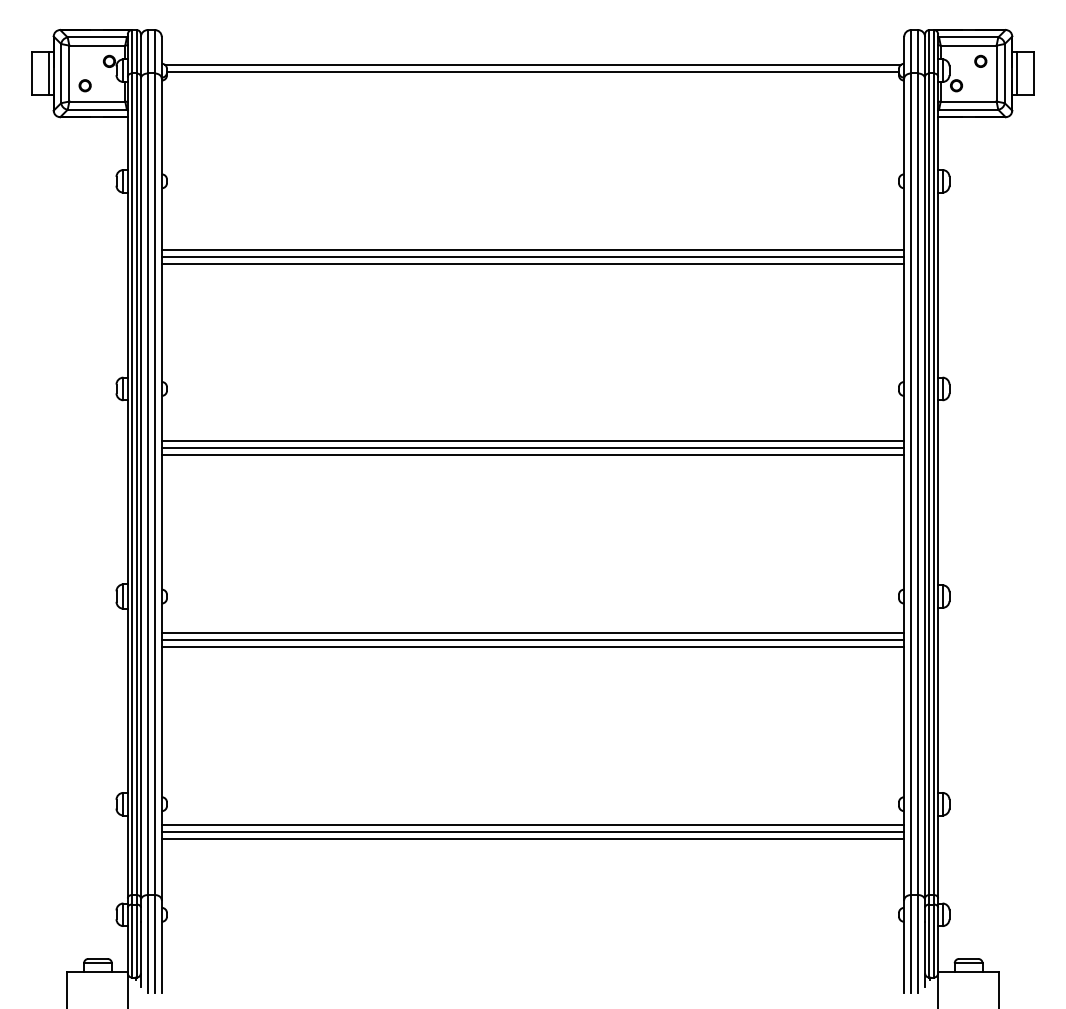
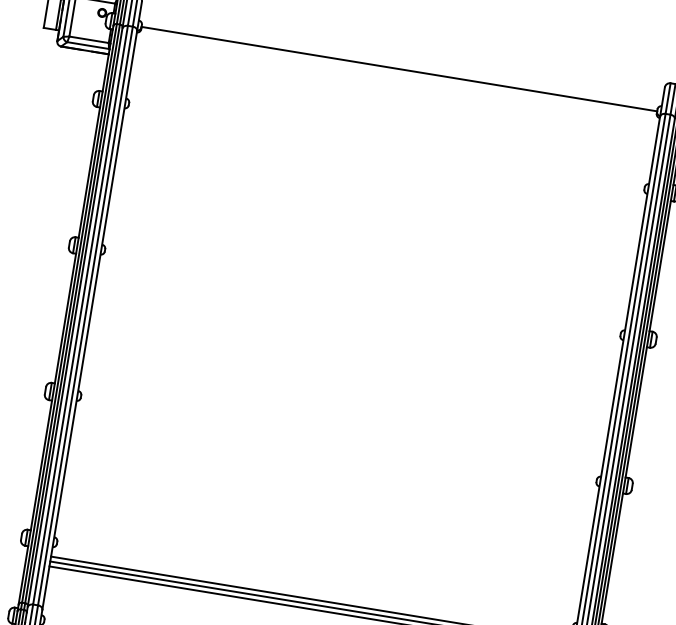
line: (532, 64) -> (399, 63), removed
circle: (84, 85) -> (81, 27), removed
line: (532, 249) -> (378, 194), removed
line: (532, 256) -> (377, 199), removed
line: (532, 263) -> (376, 204), removed
line: (532, 441) -> (356, 329), removed
line: (532, 448) -> (355, 334), removed
line: (532, 455) -> (354, 339), removed
line: (532, 632) -> (334, 464), removed
line: (532, 639) -> (333, 468), removed
line: (532, 646) -> (332, 473), removed

